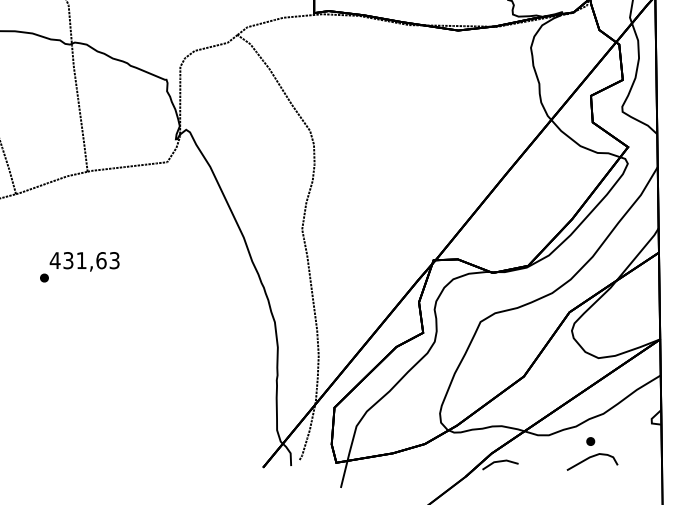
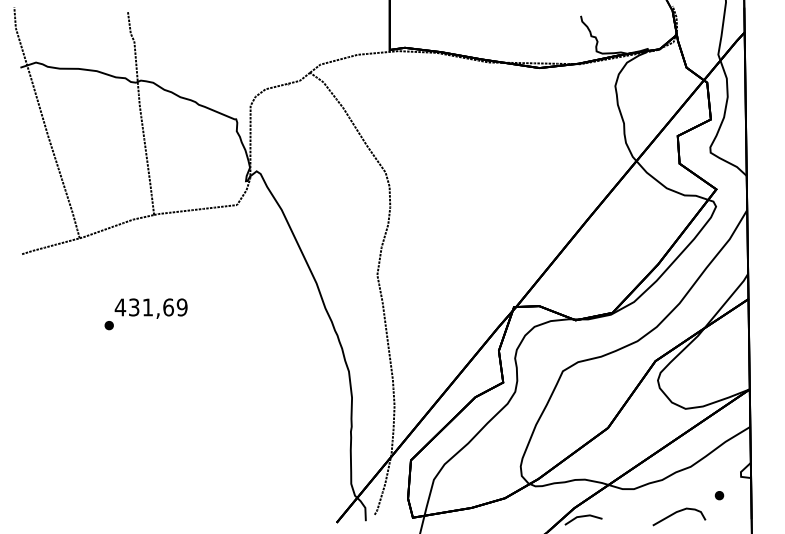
text: (113, 260) -> (181, 307), 431,63 -> 431,69
part: (590, 441) -> (719, 495), moved

